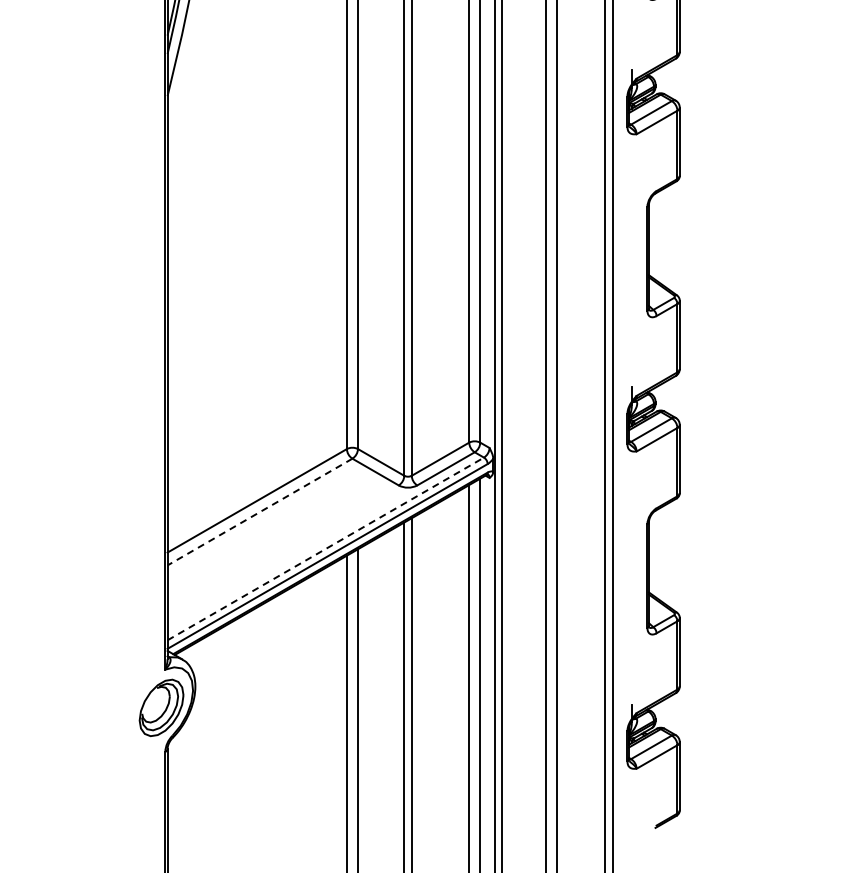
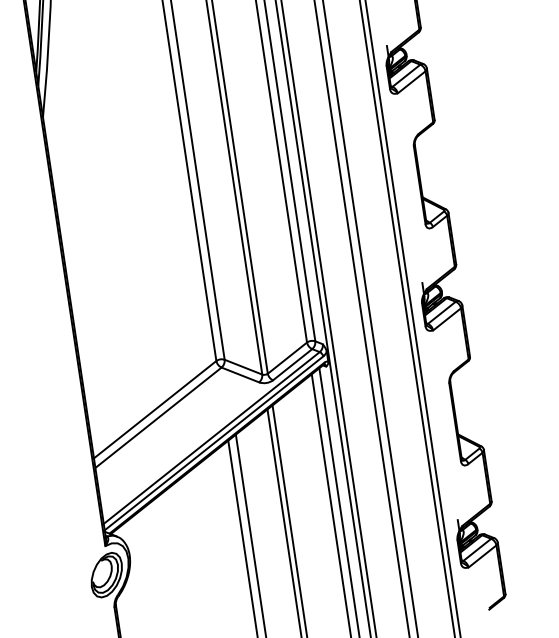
line: (260, 512) -> (158, 418), dashed -> solid
line: (325, 548) -> (211, 437), dashed -> solid

